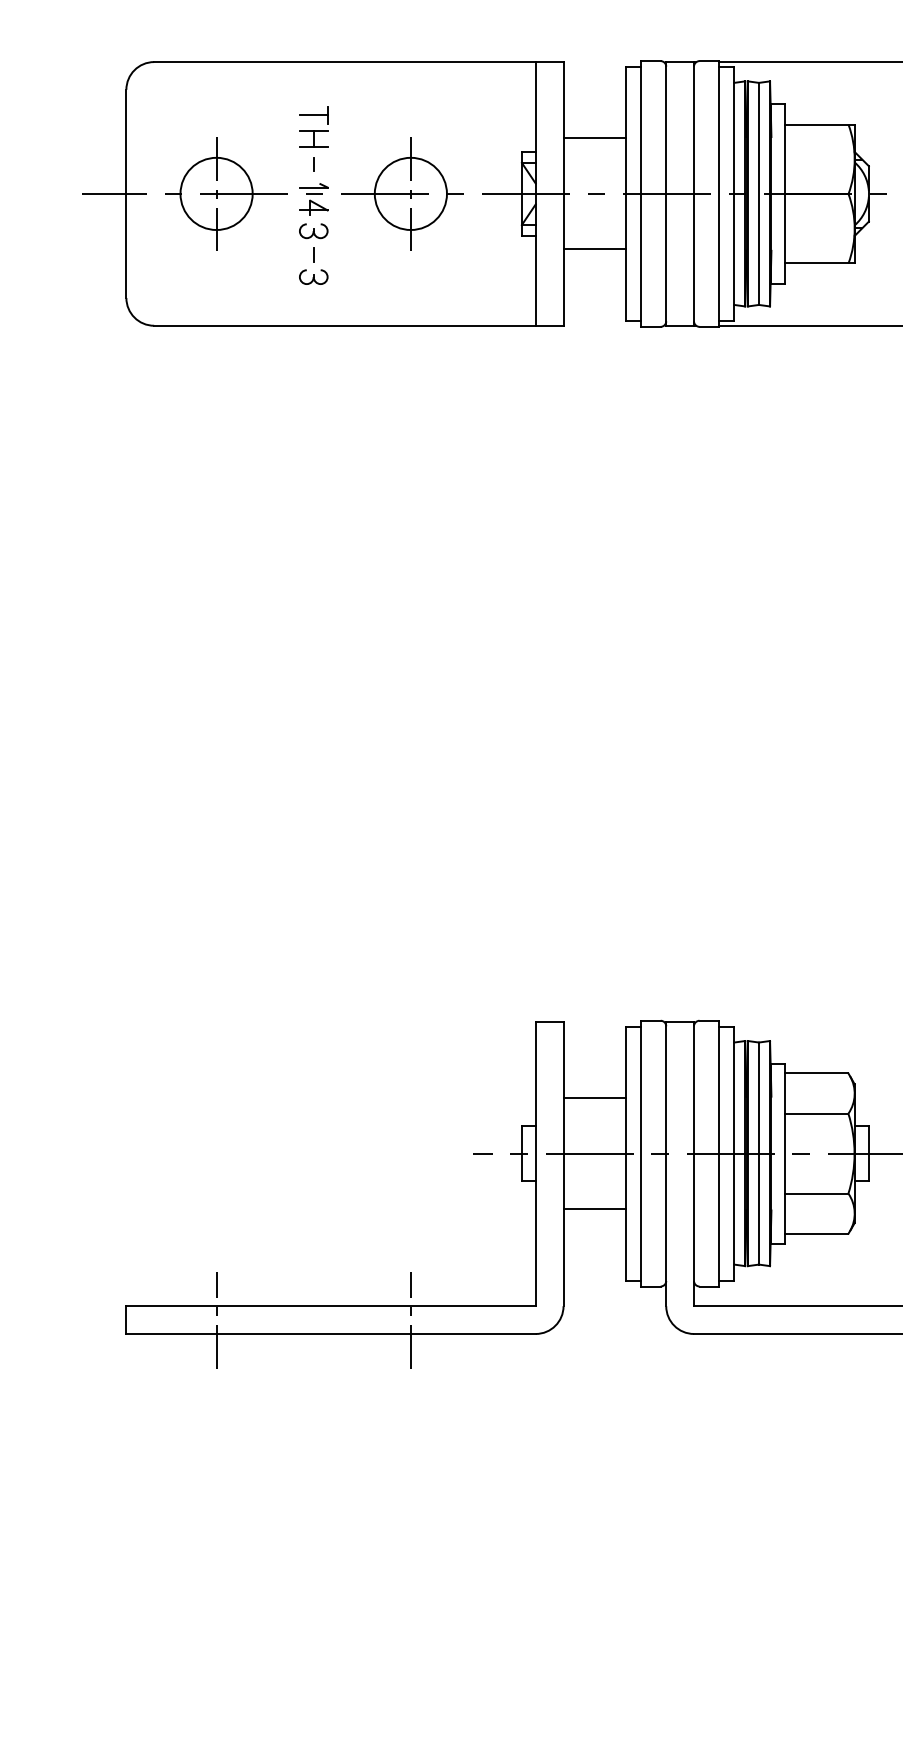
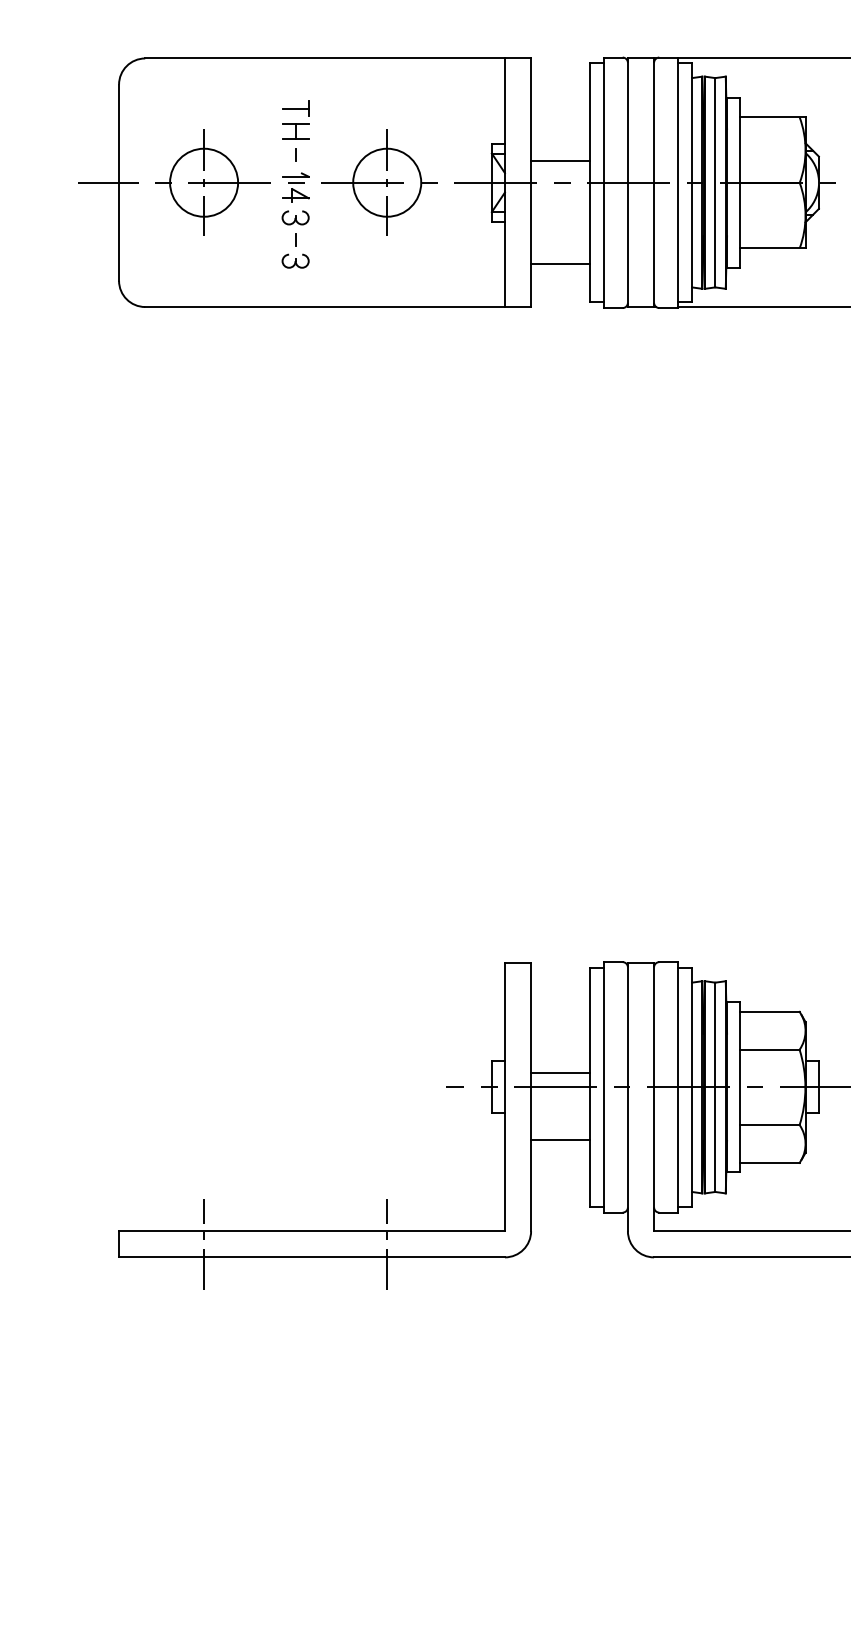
line: (594, 138) -> (560, 160), moved
line: (594, 249) -> (560, 264), moved
line: (594, 1098) -> (560, 1073), moved

